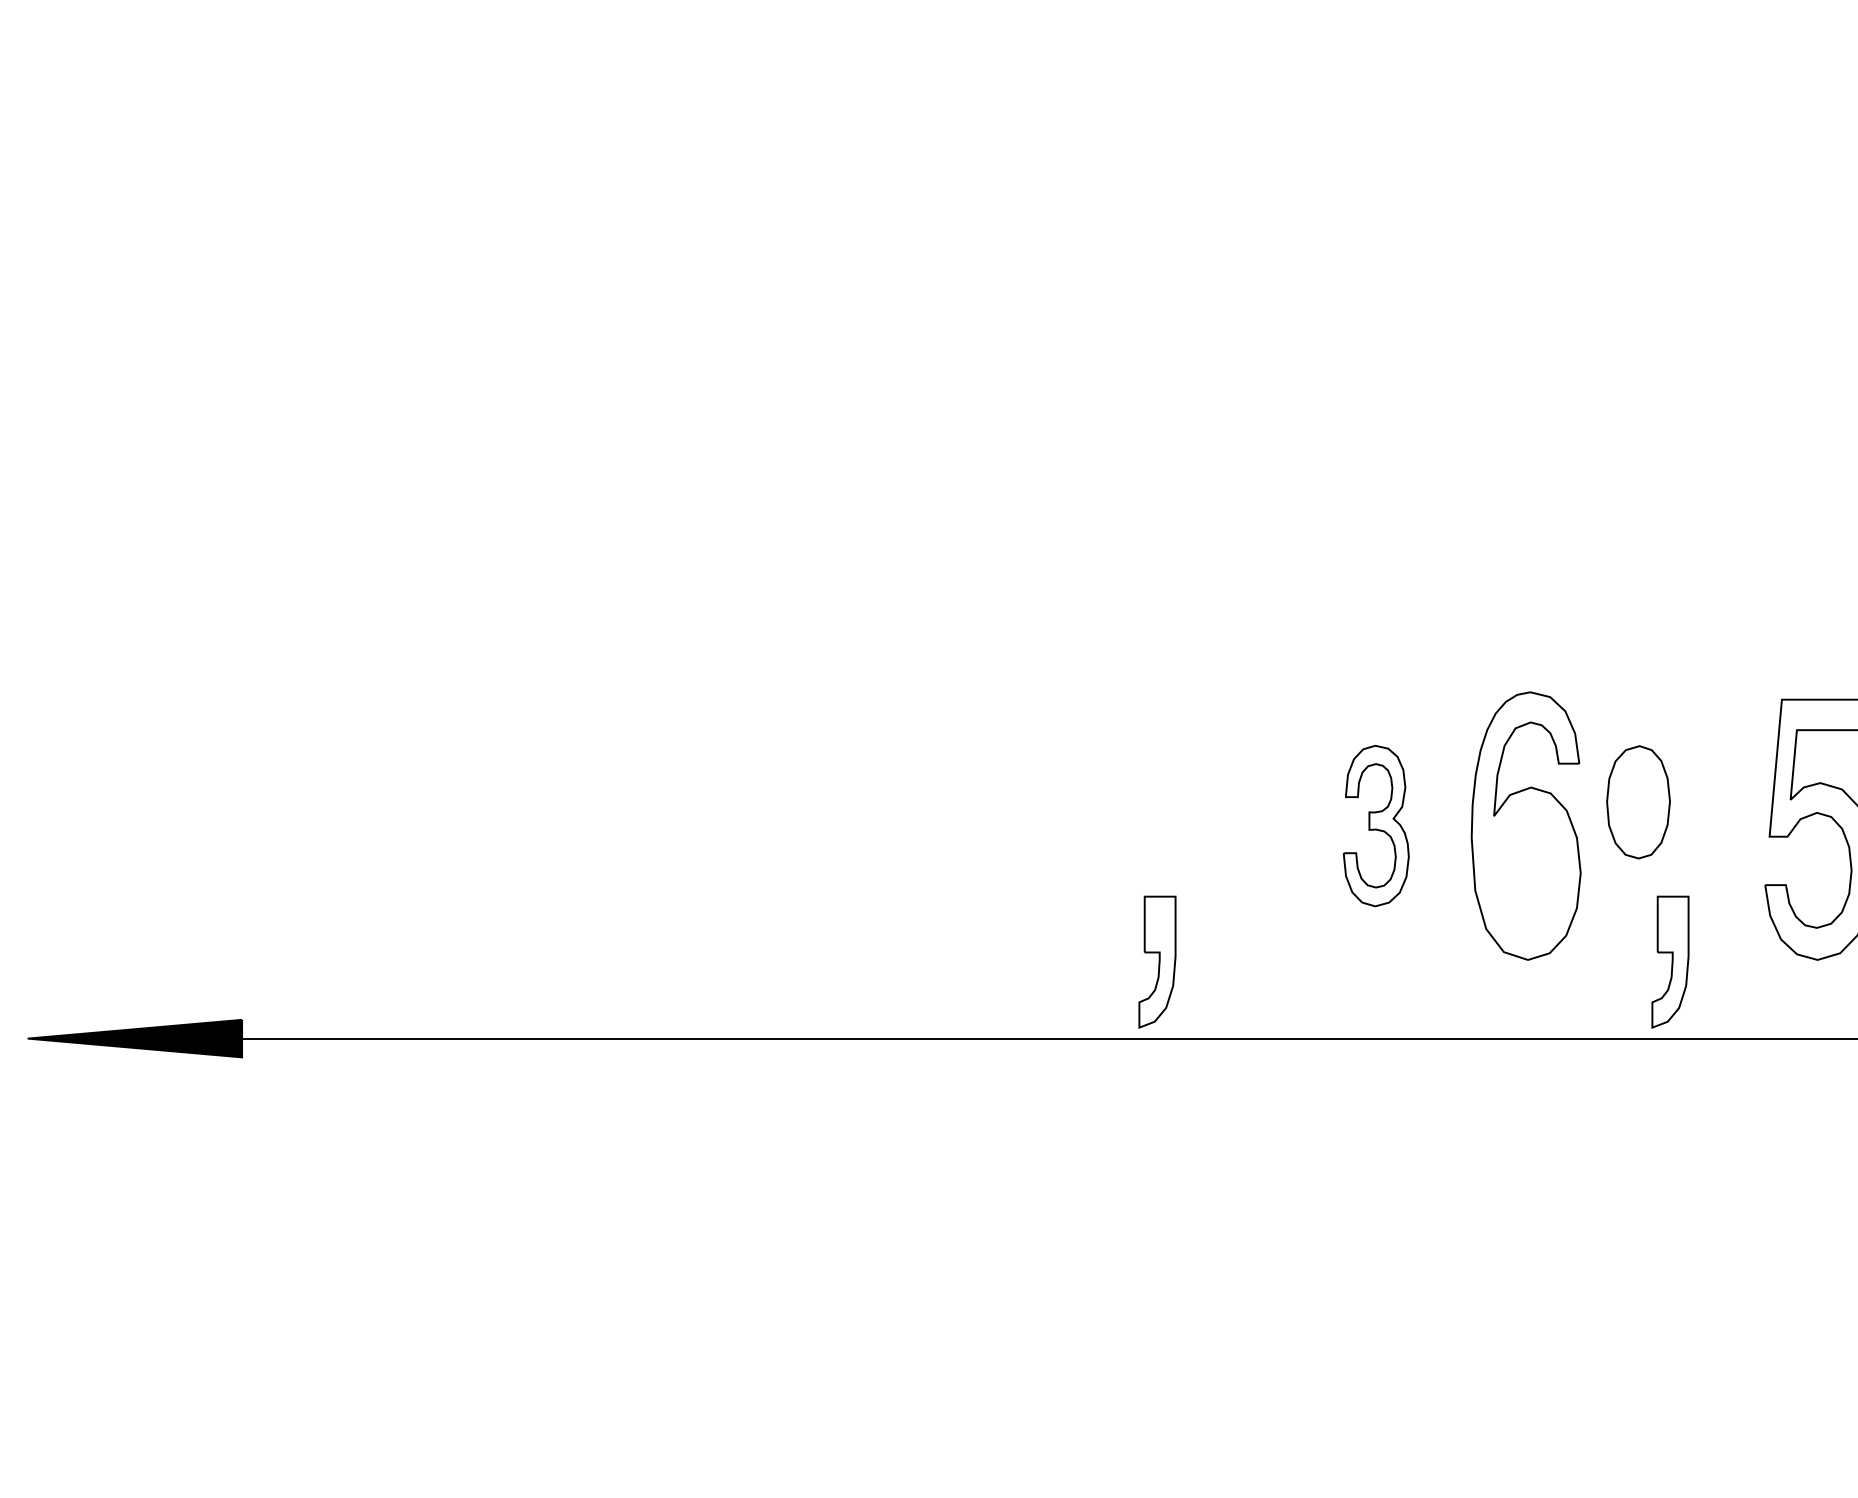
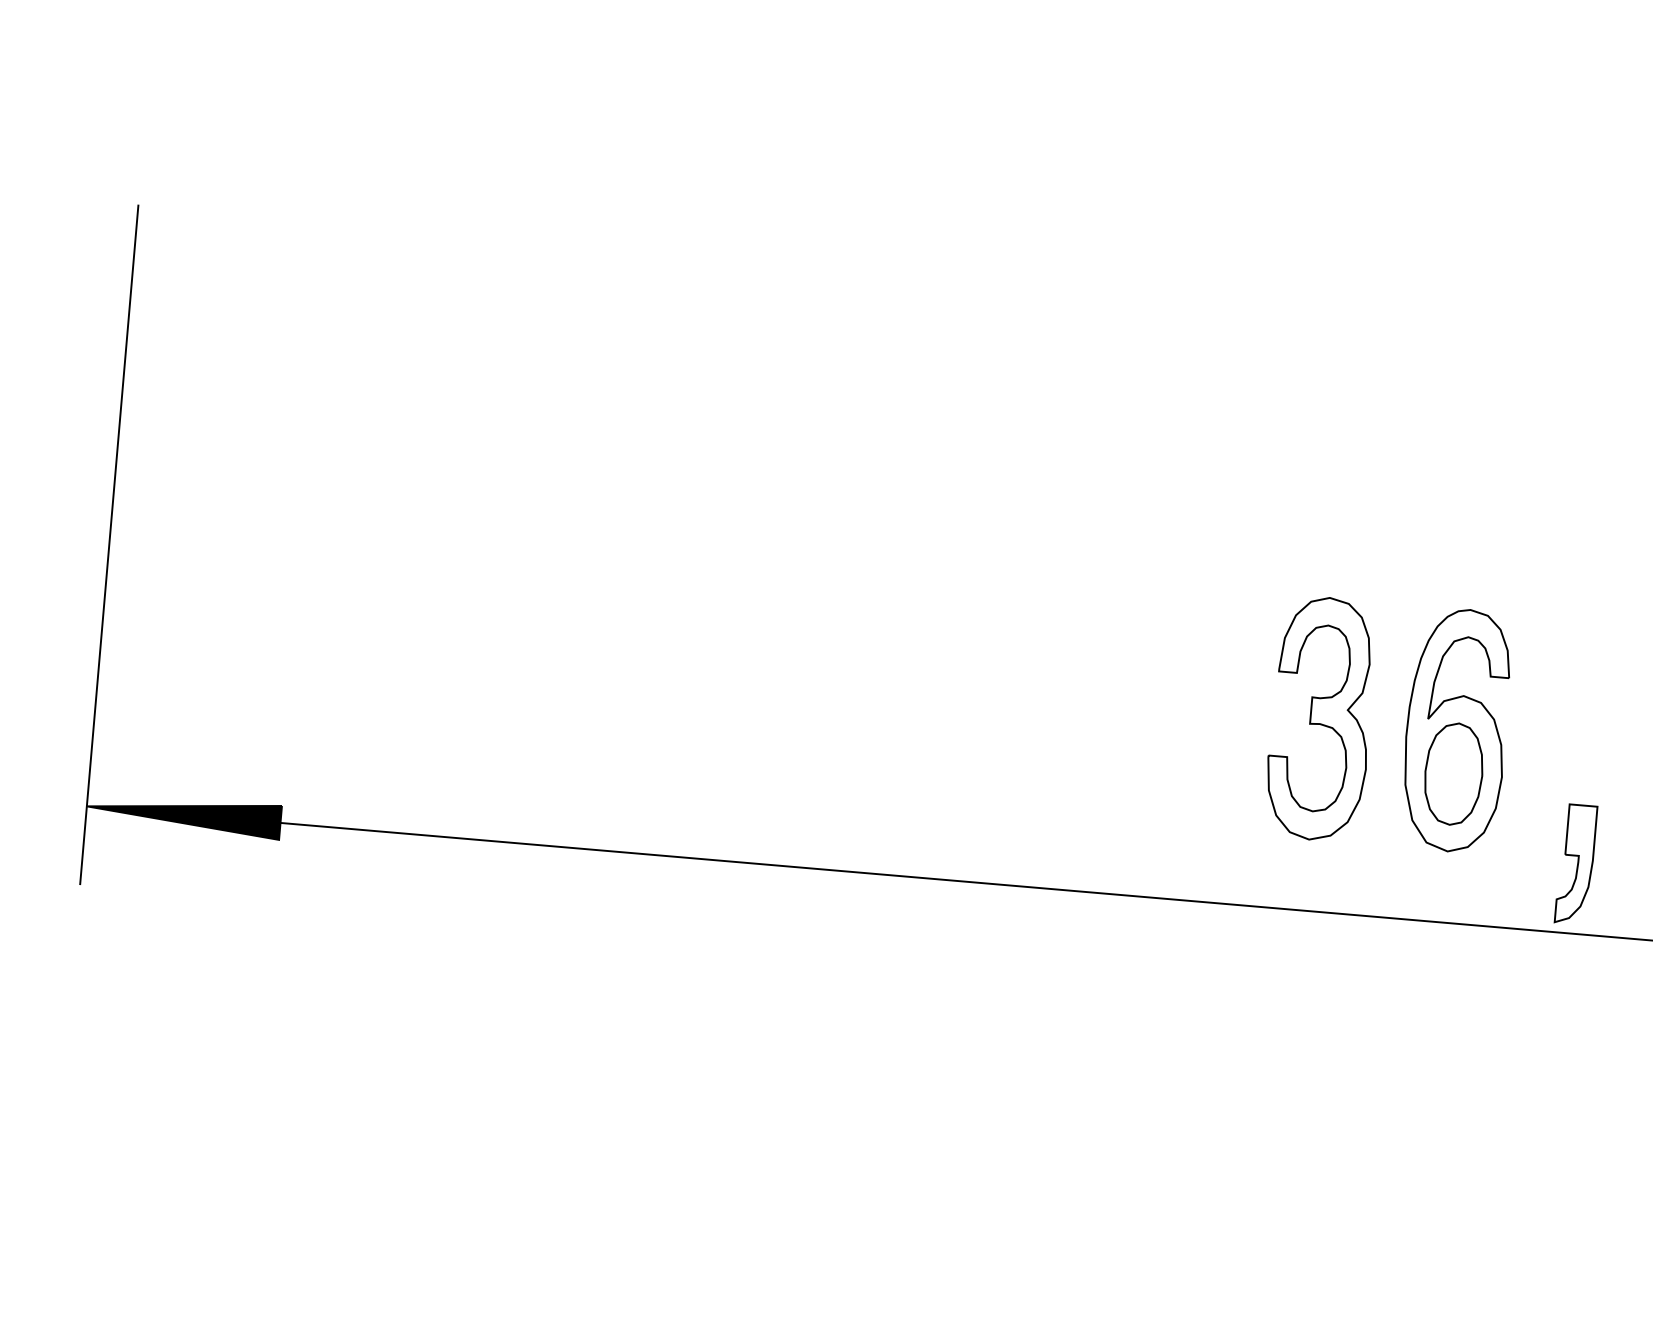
line: (27, 748) -> (109, 544), added
part: (1638, 802) -> (1453, 774), moved
part: (1376, 825) -> (1321, 718), size x1.67
part: (1157, 961) -> (1112, 824), removed

